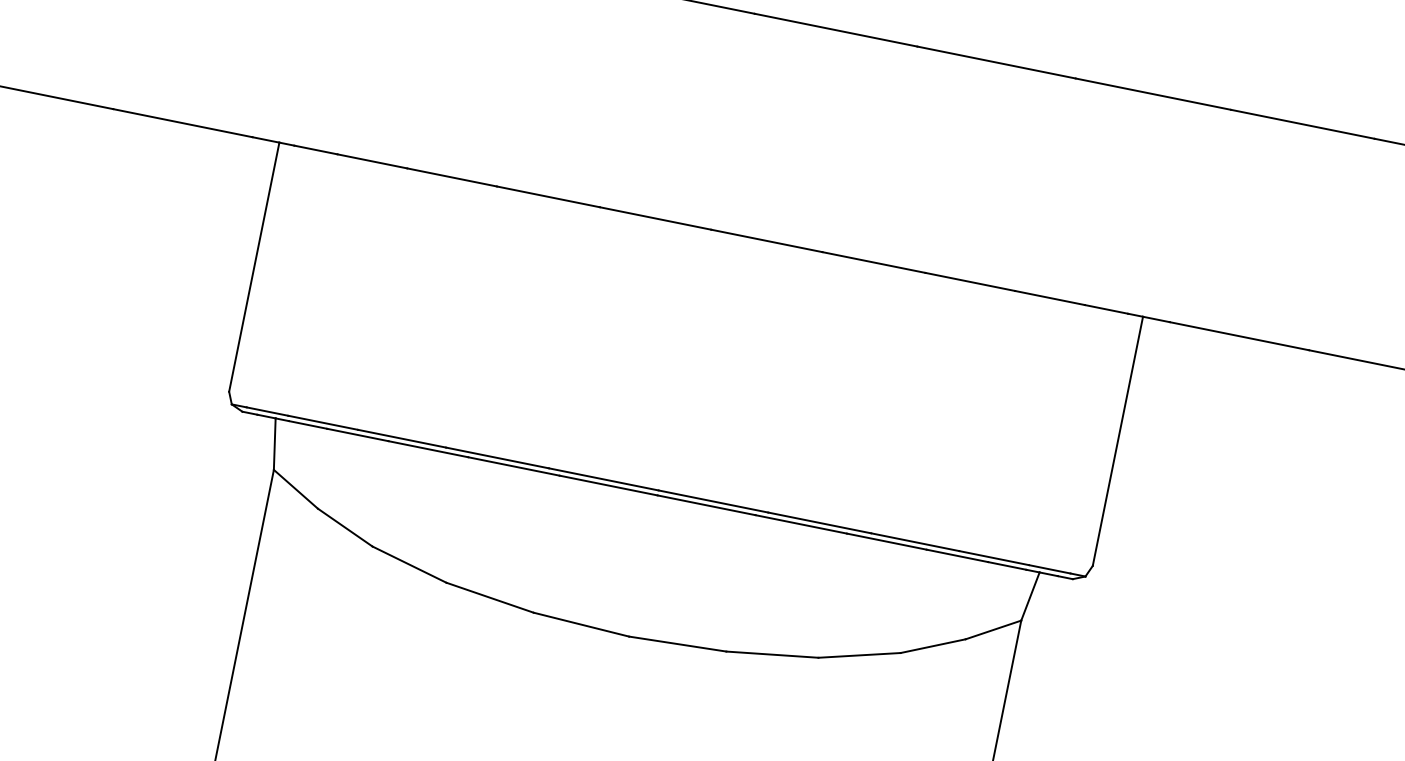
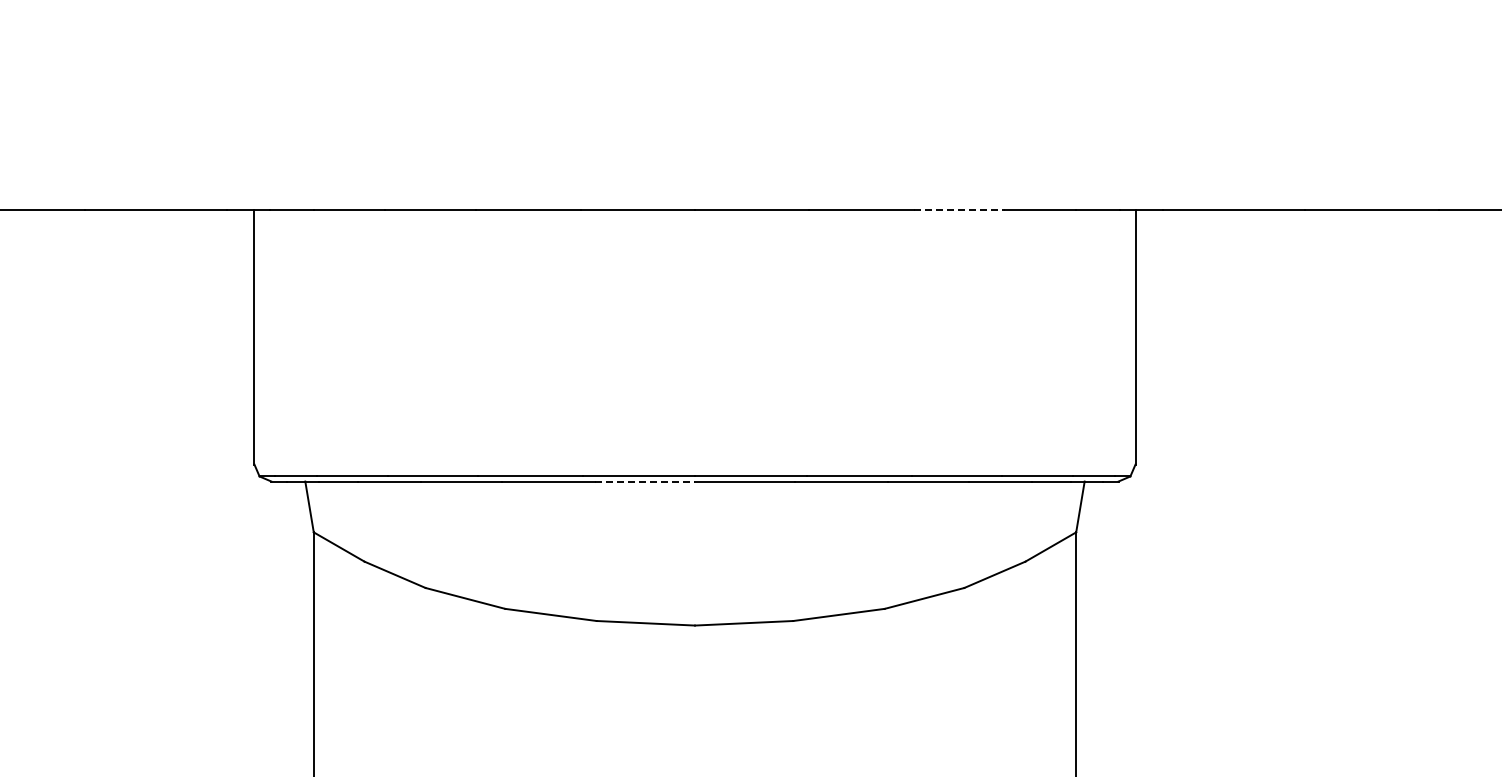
line: (970, 282) -> (959, 210), solid -> dashed
line: (609, 485) -> (645, 481), solid -> dashed

